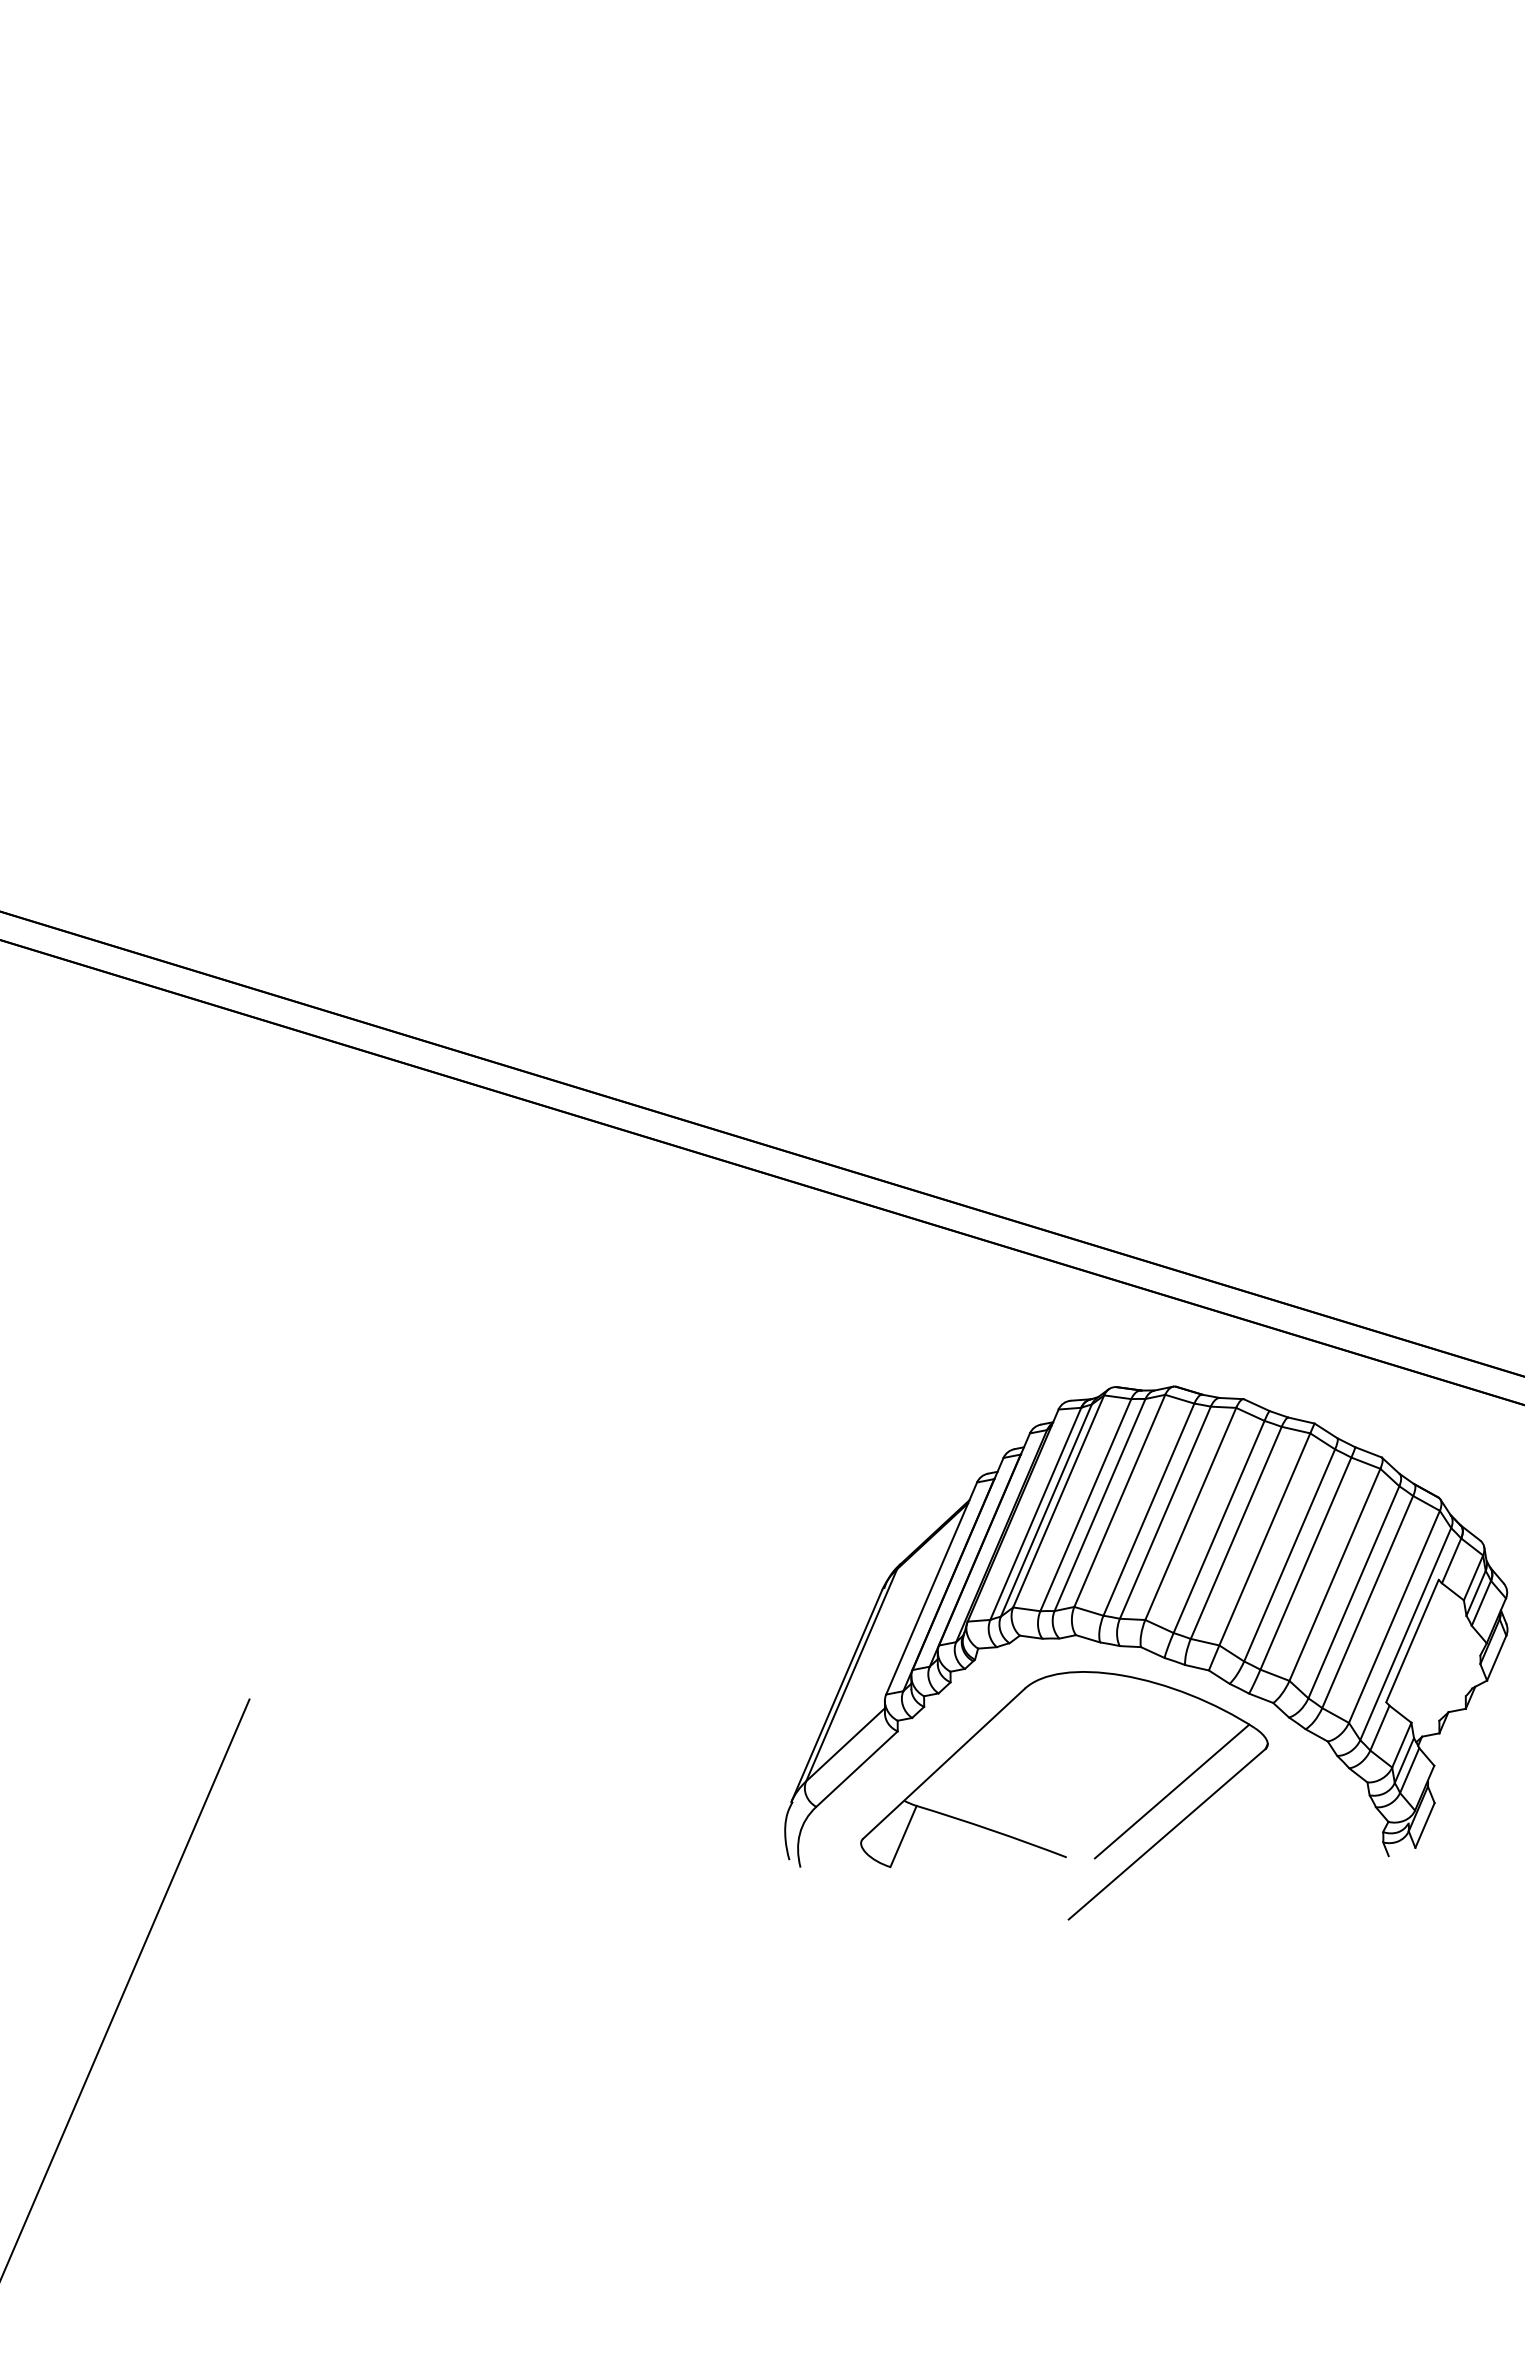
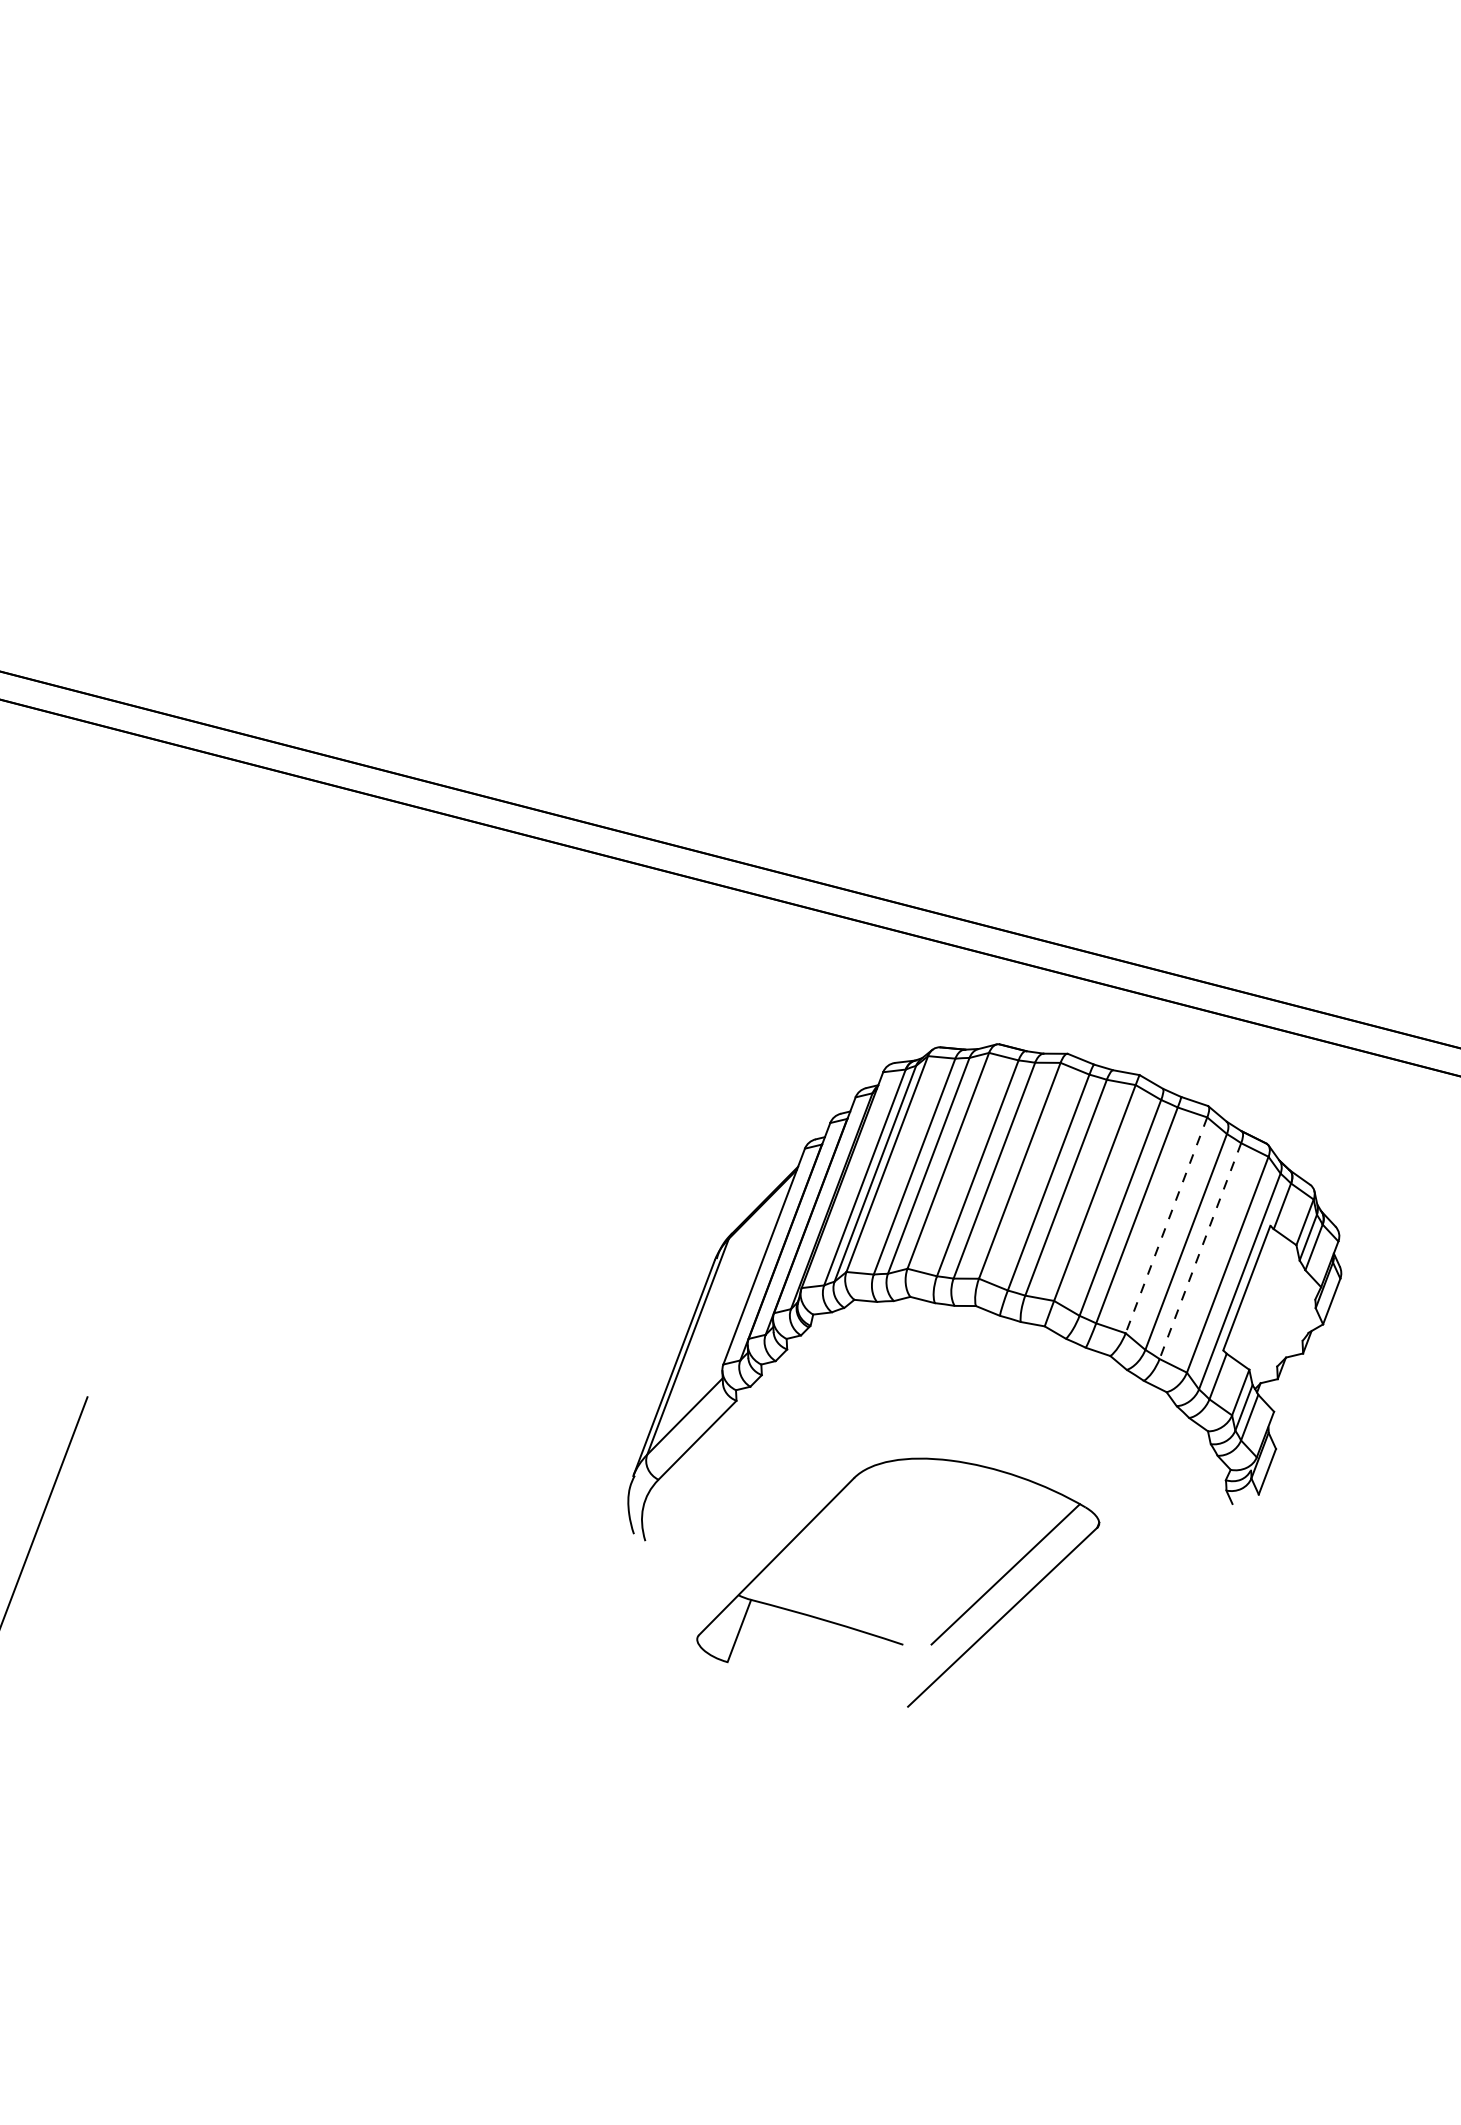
line: (1334, 1575) -> (1166, 1226), solid -> dashed
line: (1367, 1602) -> (1200, 1251), solid -> dashed
part: (1046, 1848) -> (882, 1636), moved

